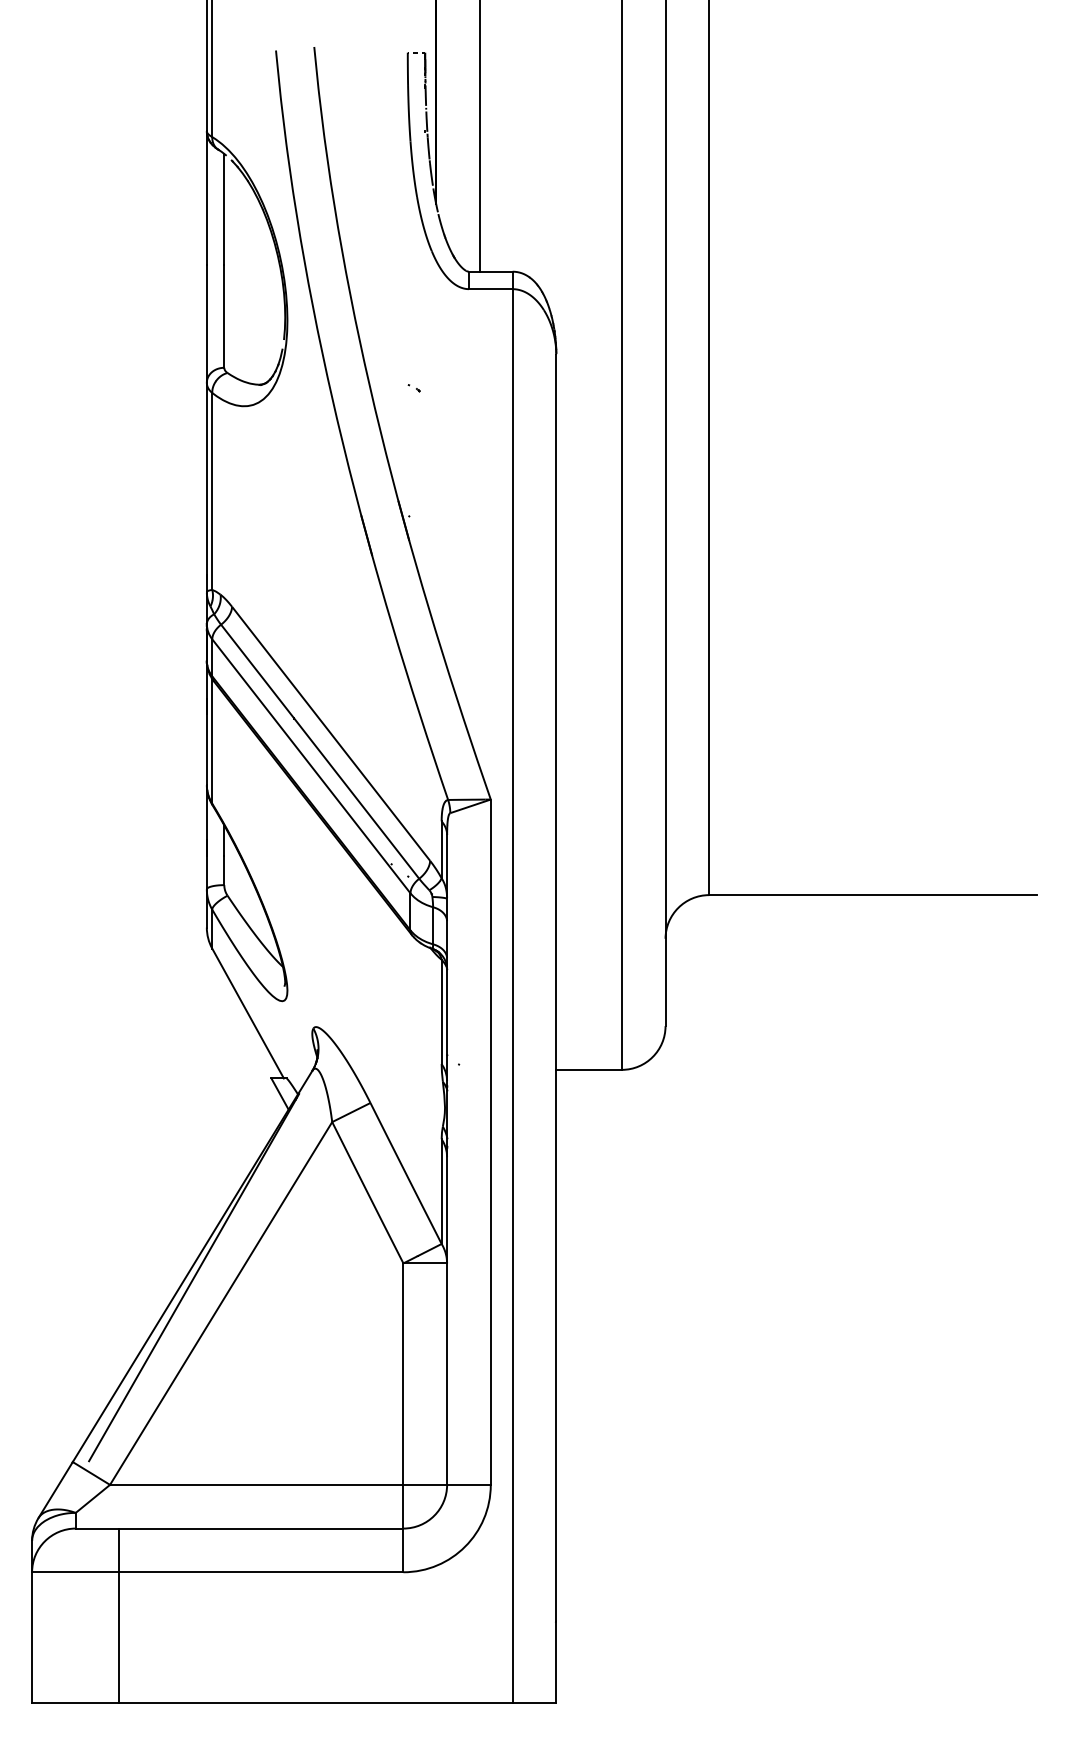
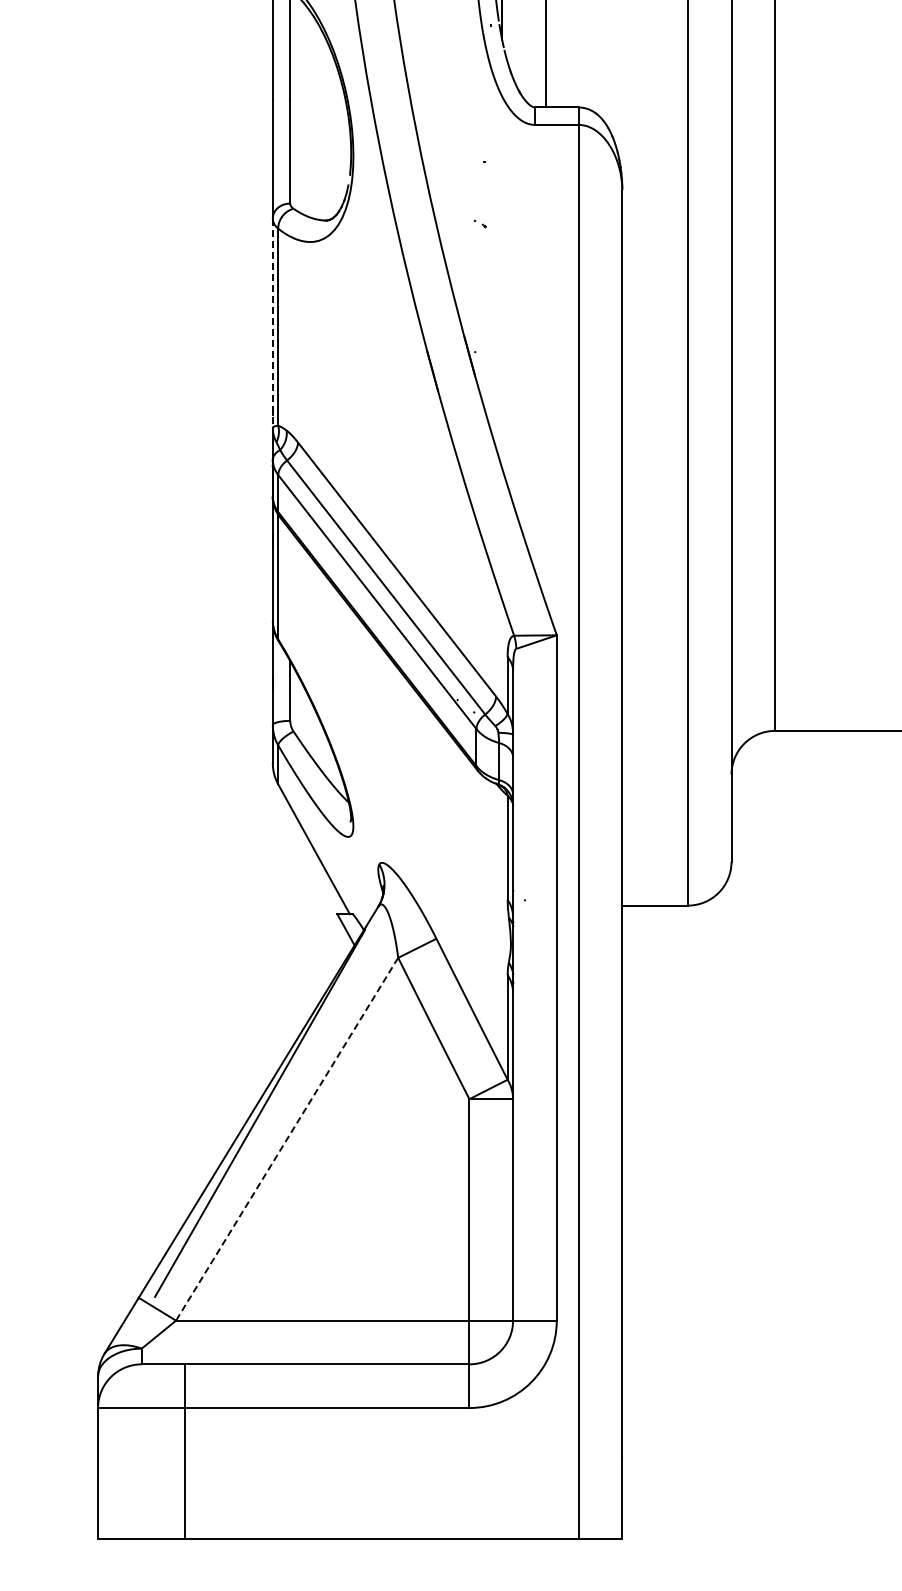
line: (206, 487) -> (272, 323), solid -> dashed
line: (221, 1303) -> (287, 1139), solid -> dashed

